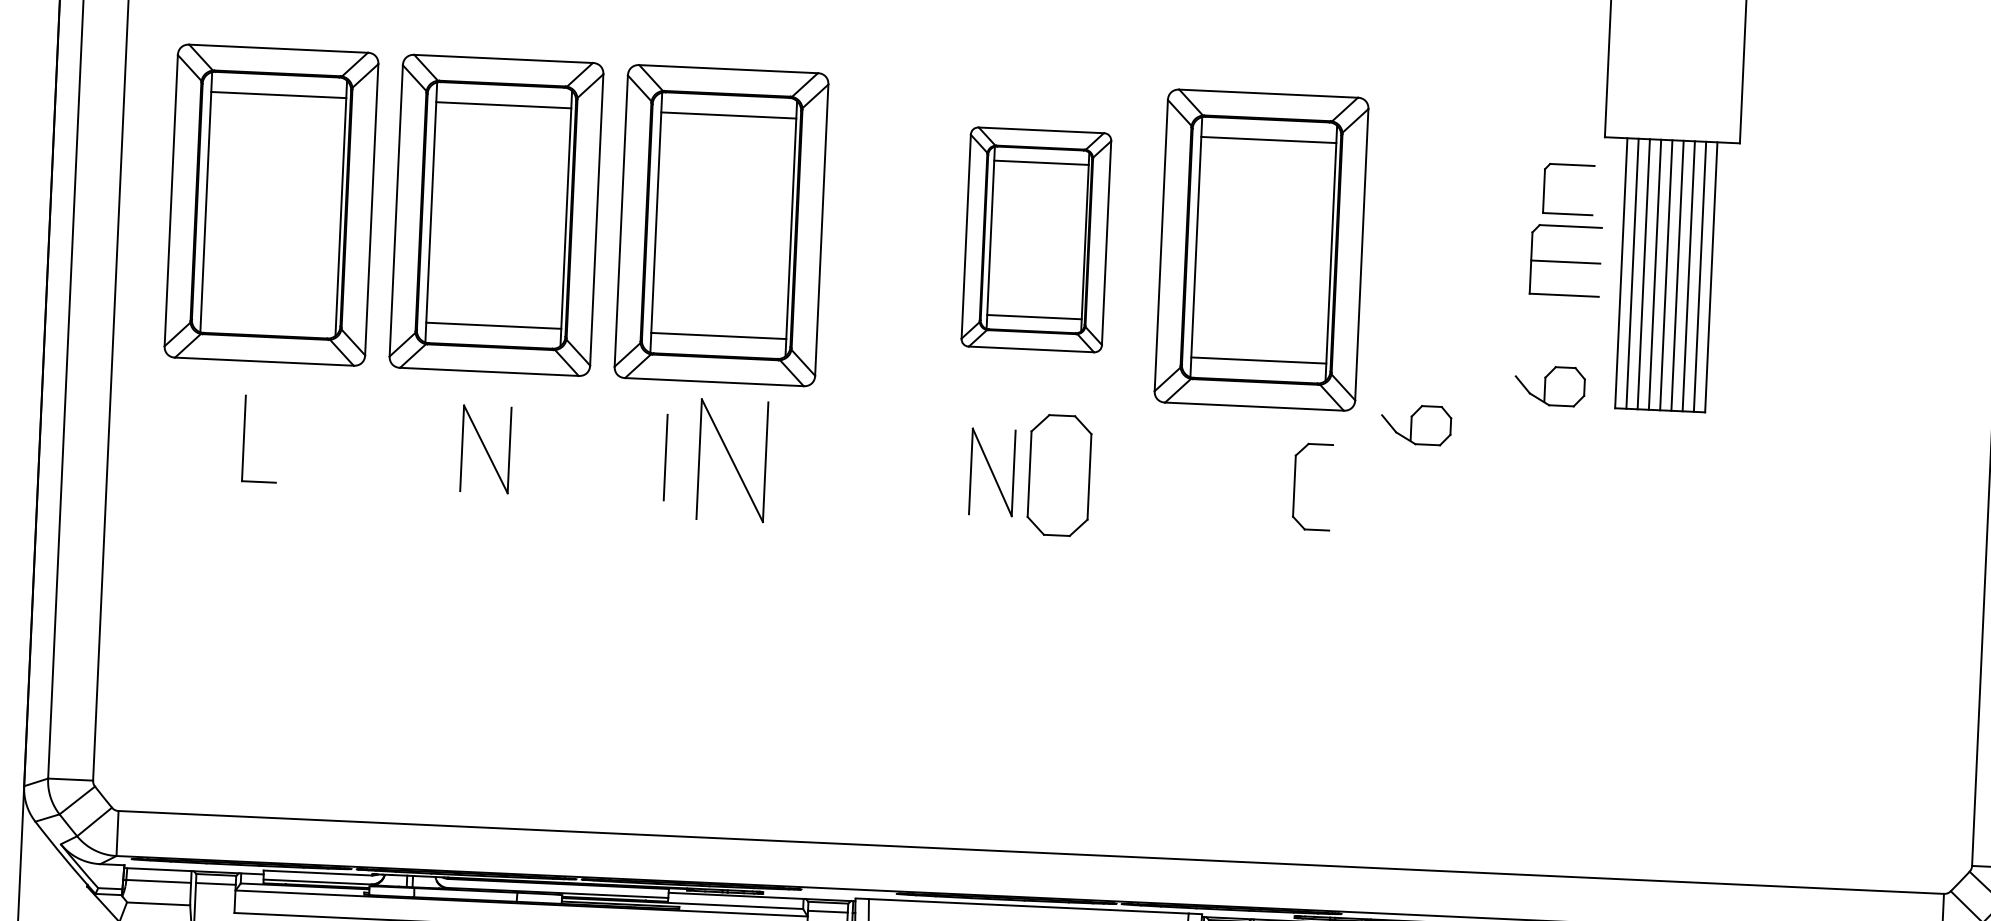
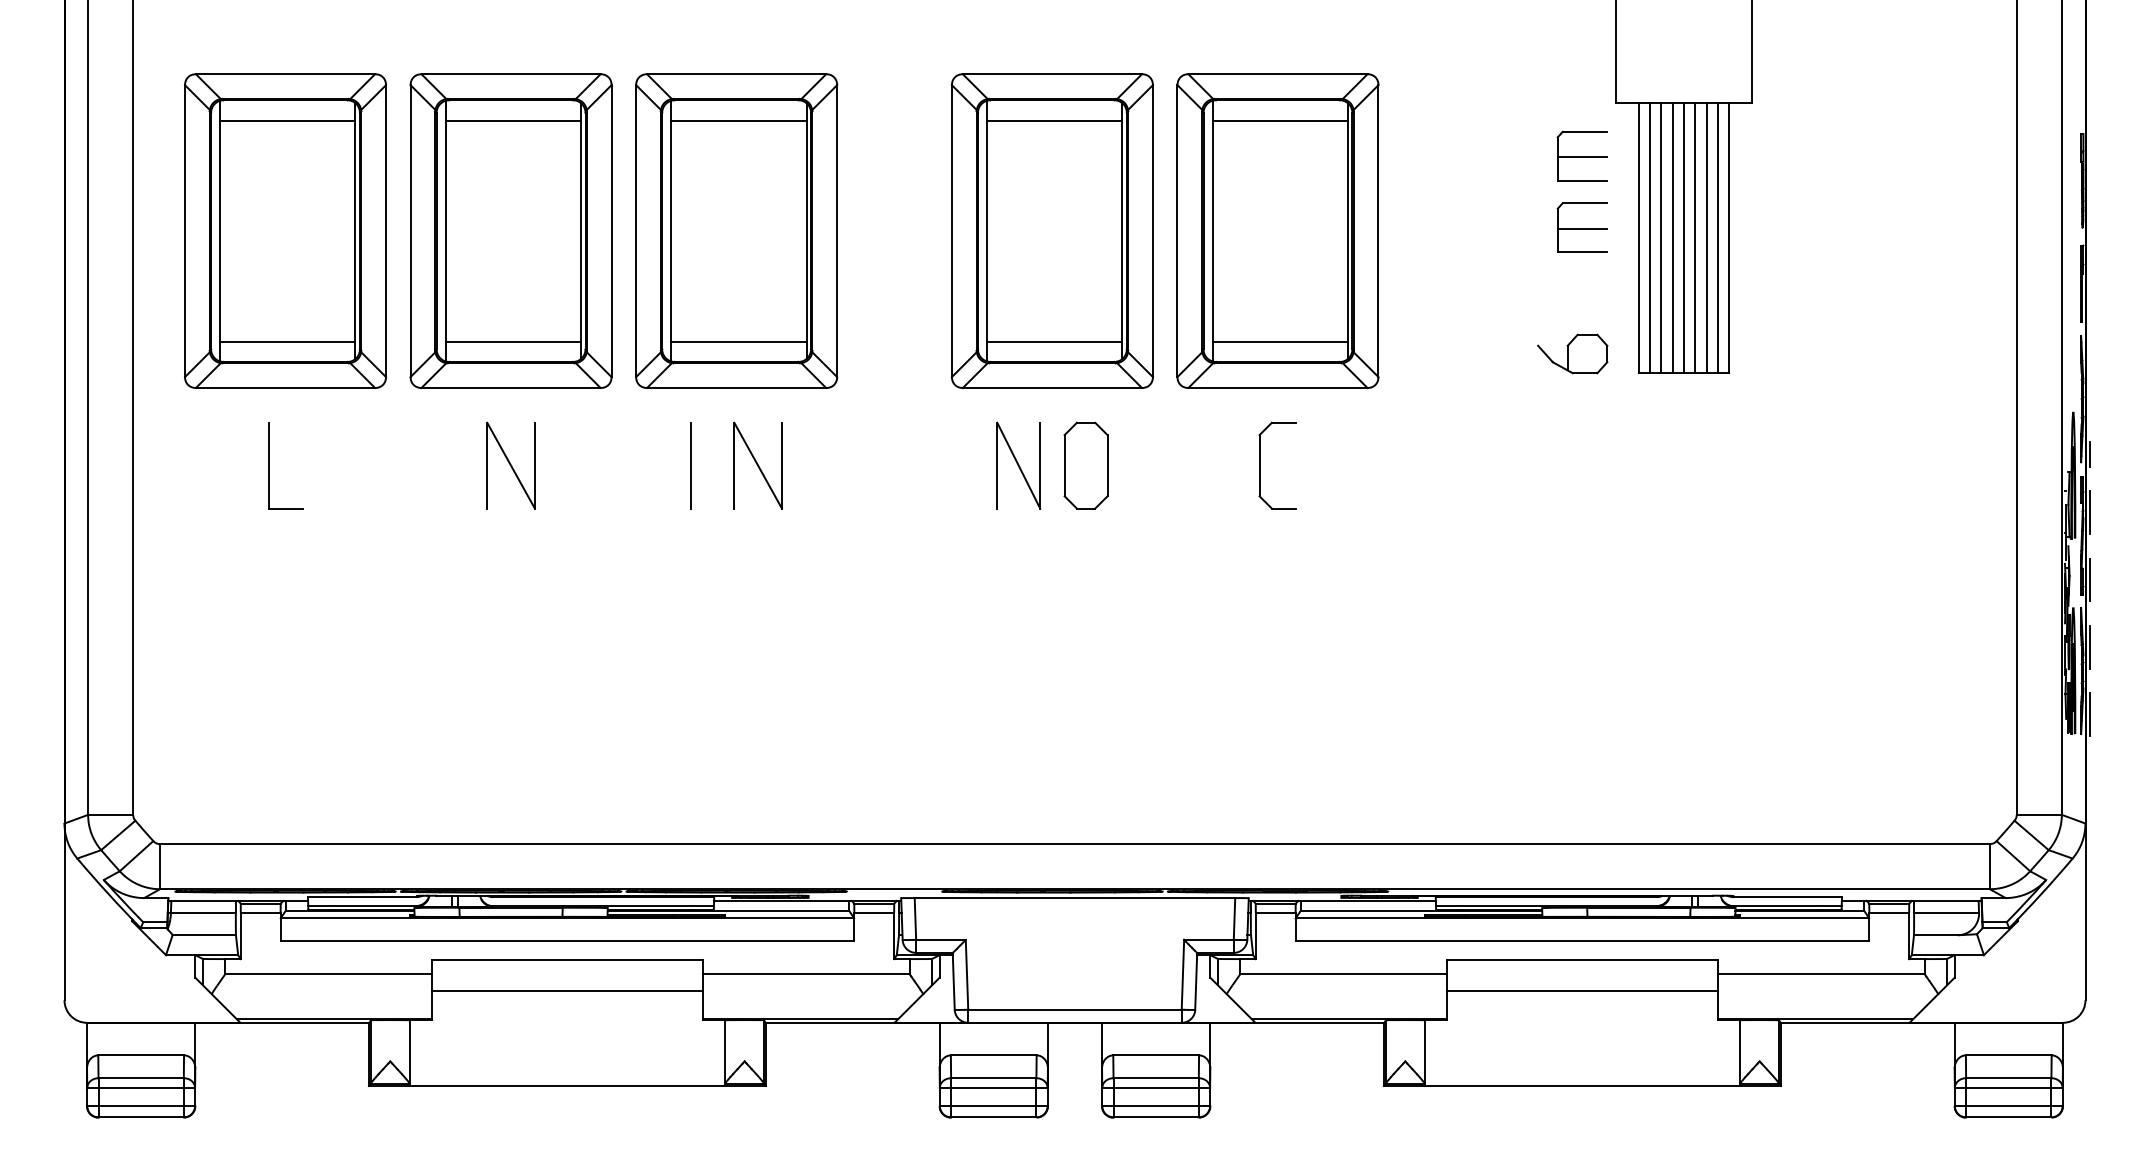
line: (1568, 190) -> (1582, 157), added
part: (1035, 239) -> (1051, 230), size x1.43
part: (1564, 260) -> (1581, 227), size x0.71
line: (268, 315) -> (287, 341), added
part: (1416, 424) -> (1440, 398), removed
part: (731, 460) -> (757, 465), size x0.71
part: (1058, 475) -> (1085, 465), size x0.71
part: (1295, 485) -> (1260, 465), moved

